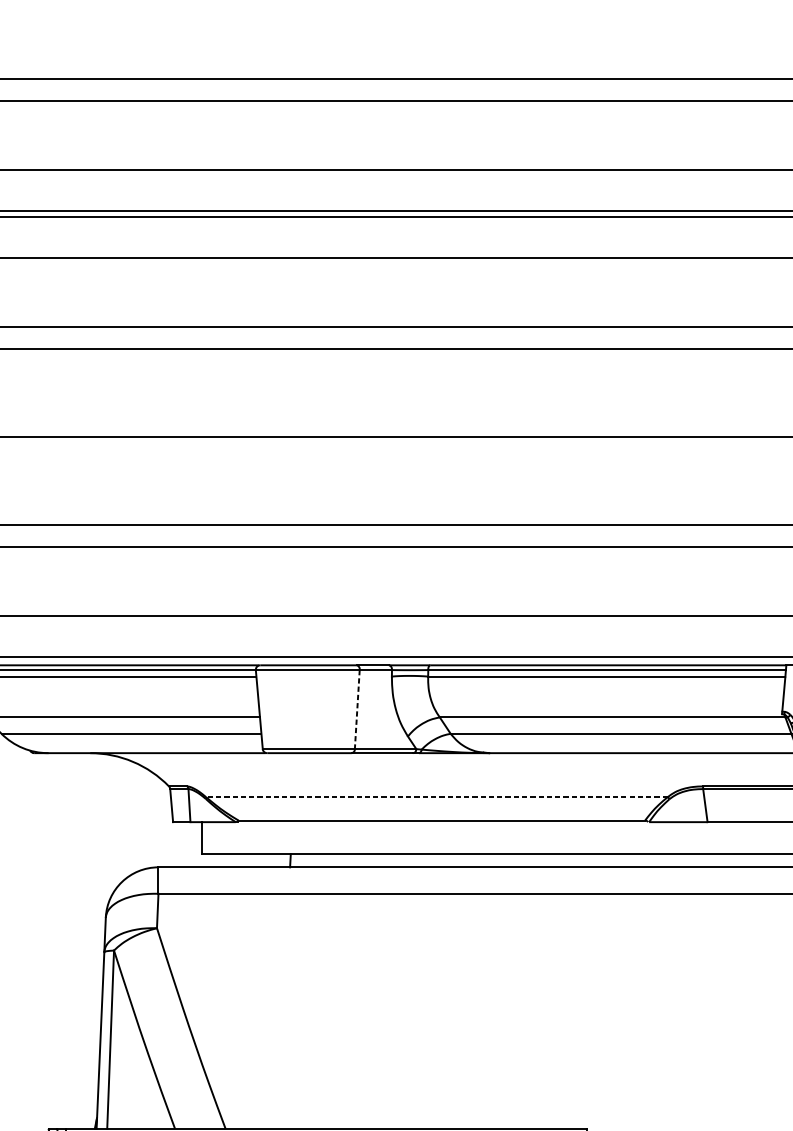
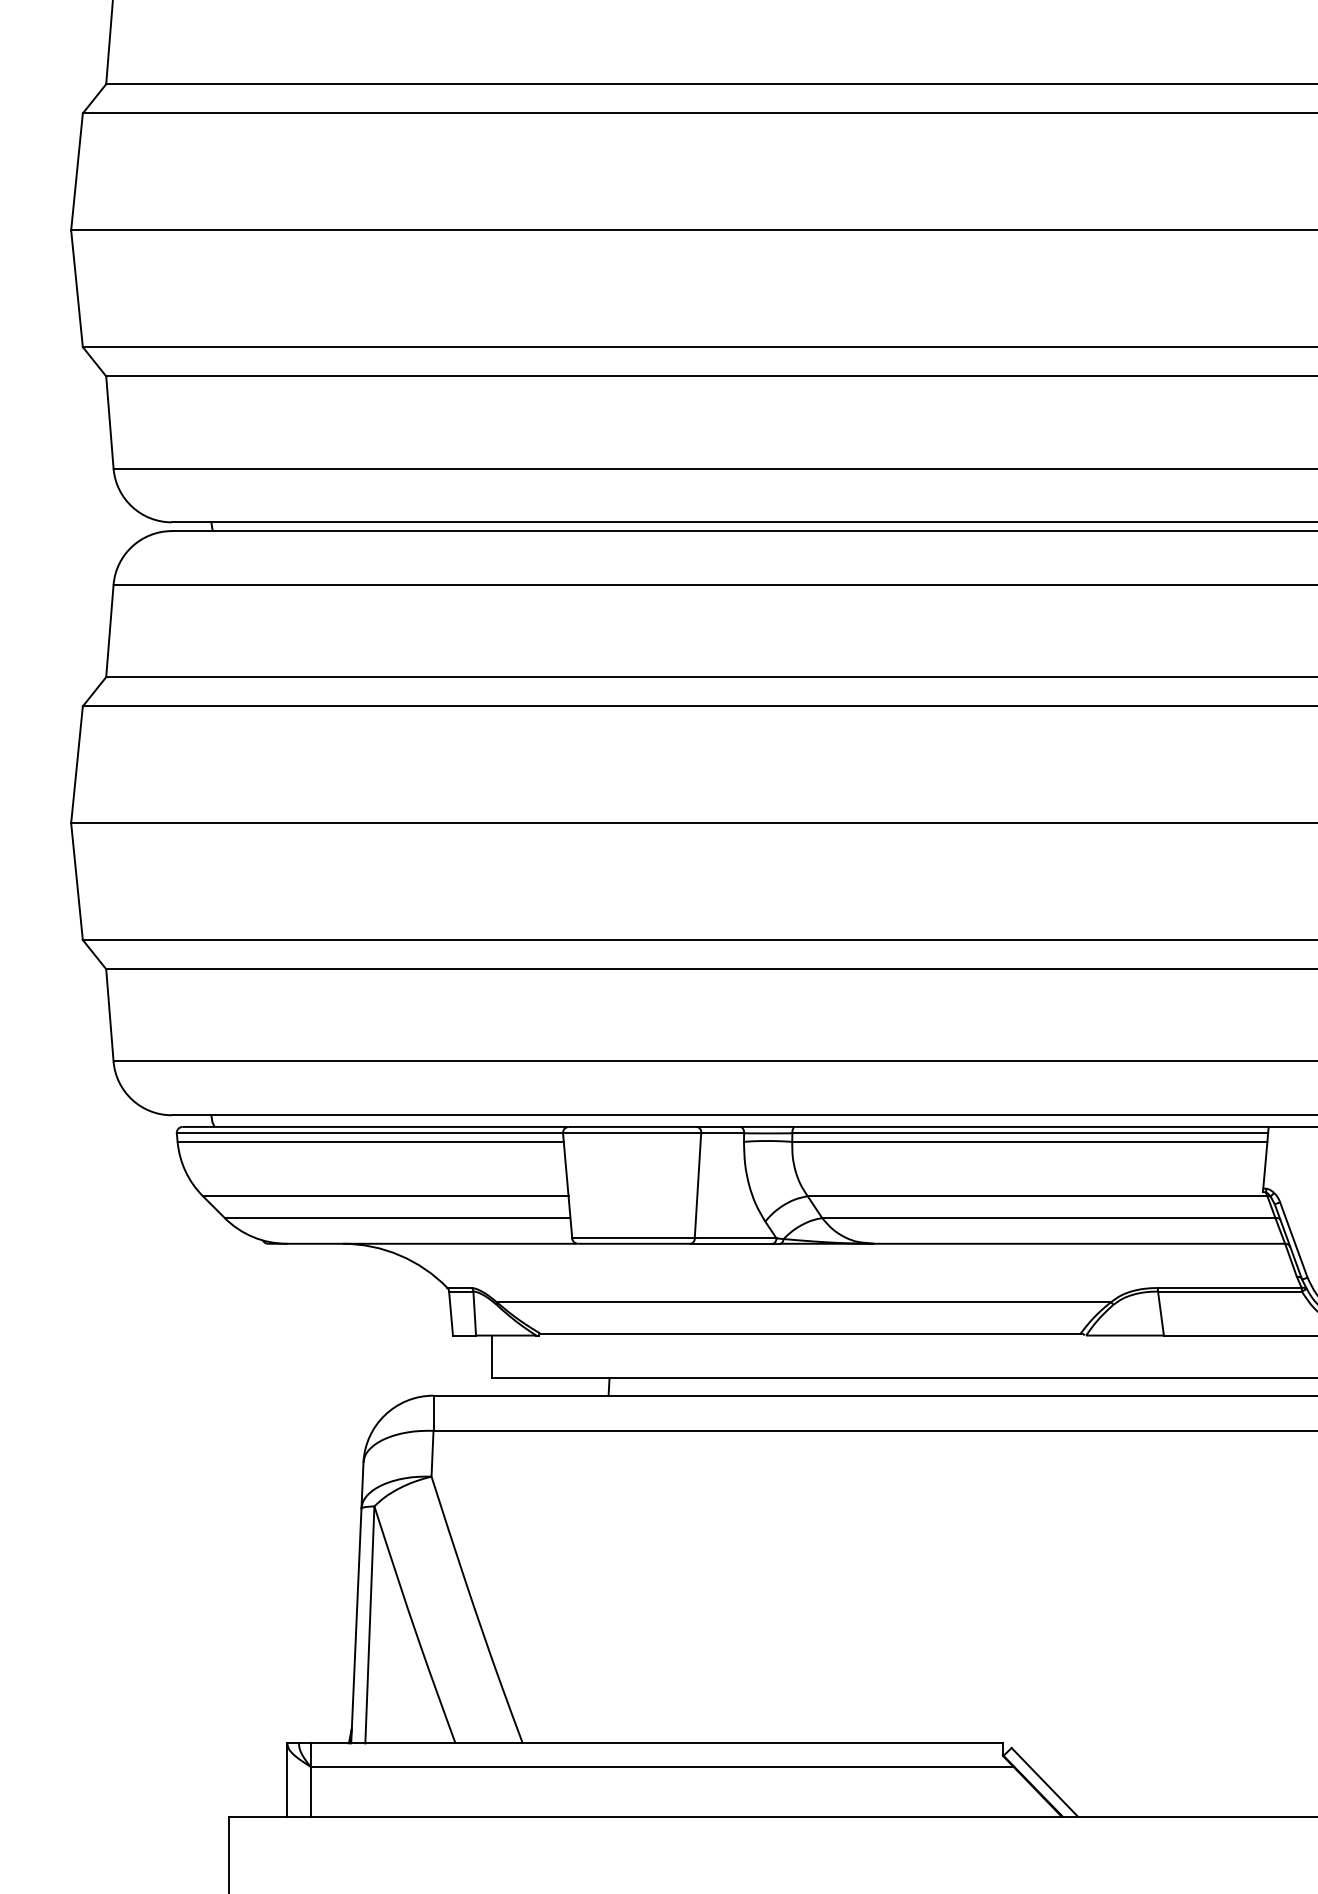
line: (356, 709) -> (697, 1185), dashed -> solid
line: (436, 797) -> (803, 1302), dashed -> solid

